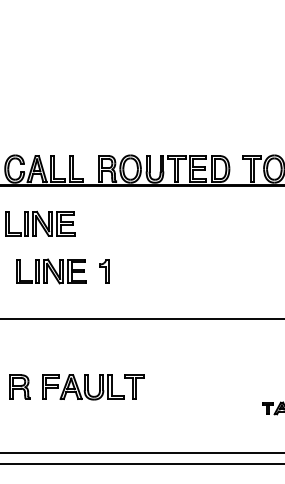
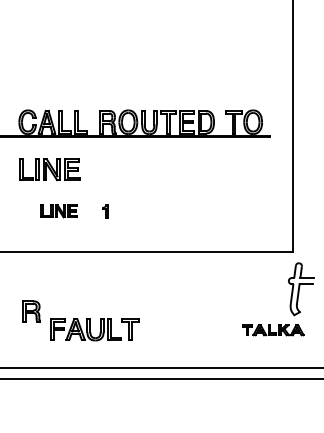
part: (50, 270) -> (58, 210), size x0.6
part: (104, 271) -> (105, 211), size x0.6
part: (92, 386) -> (94, 329), moved

